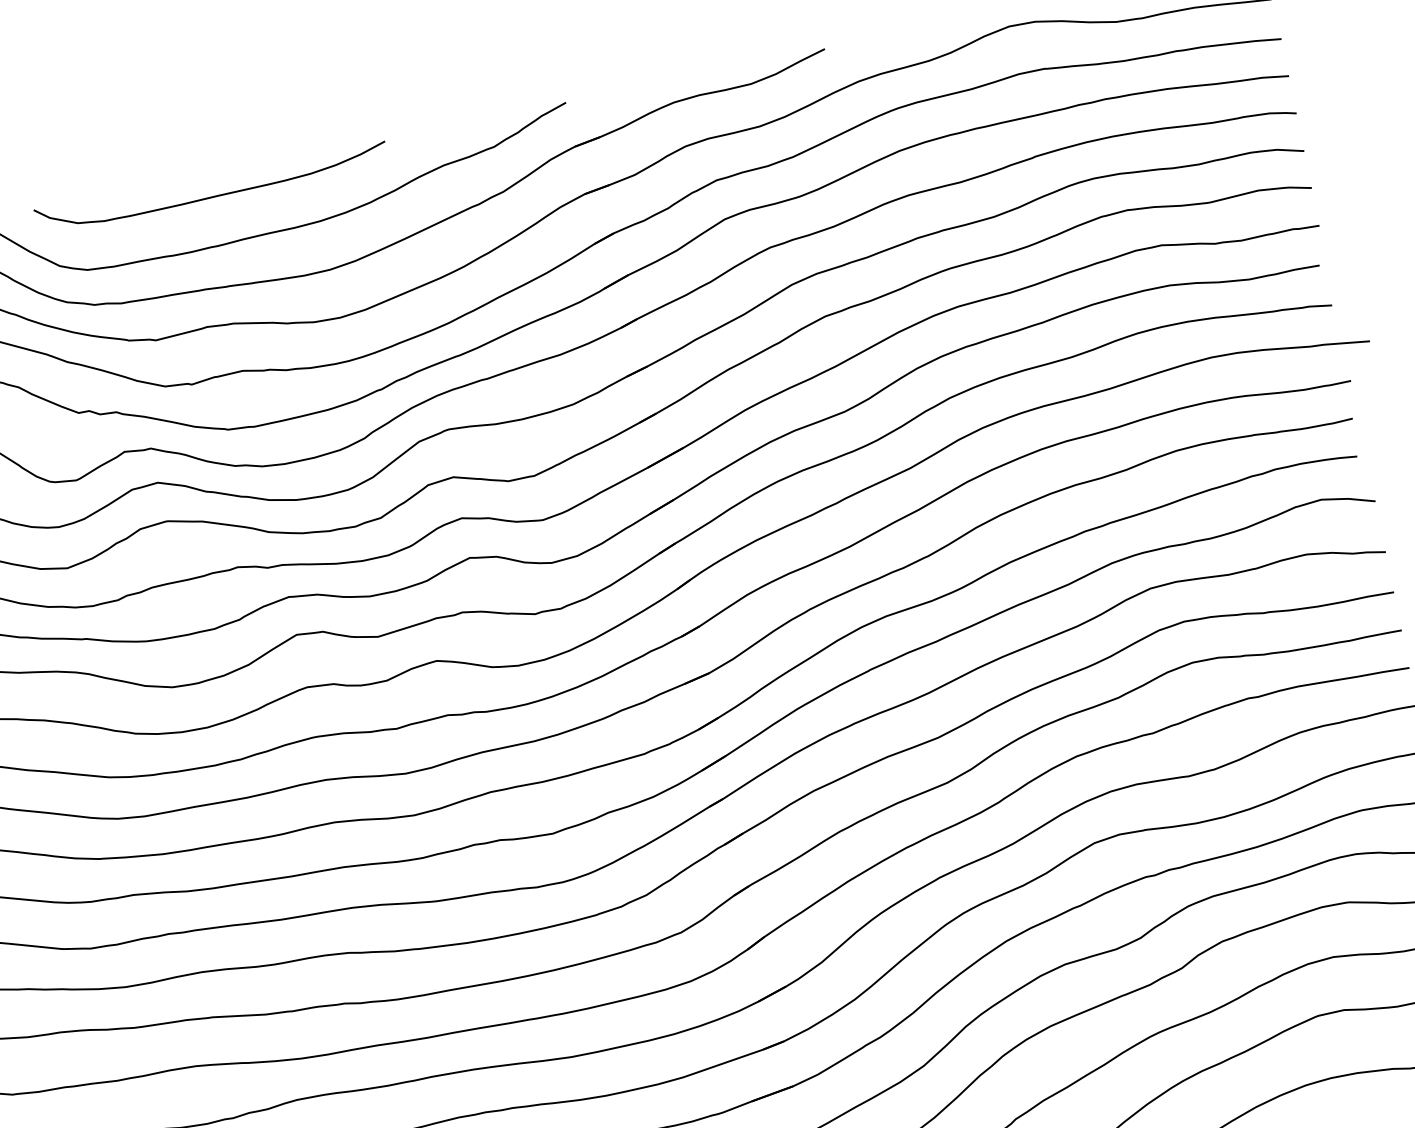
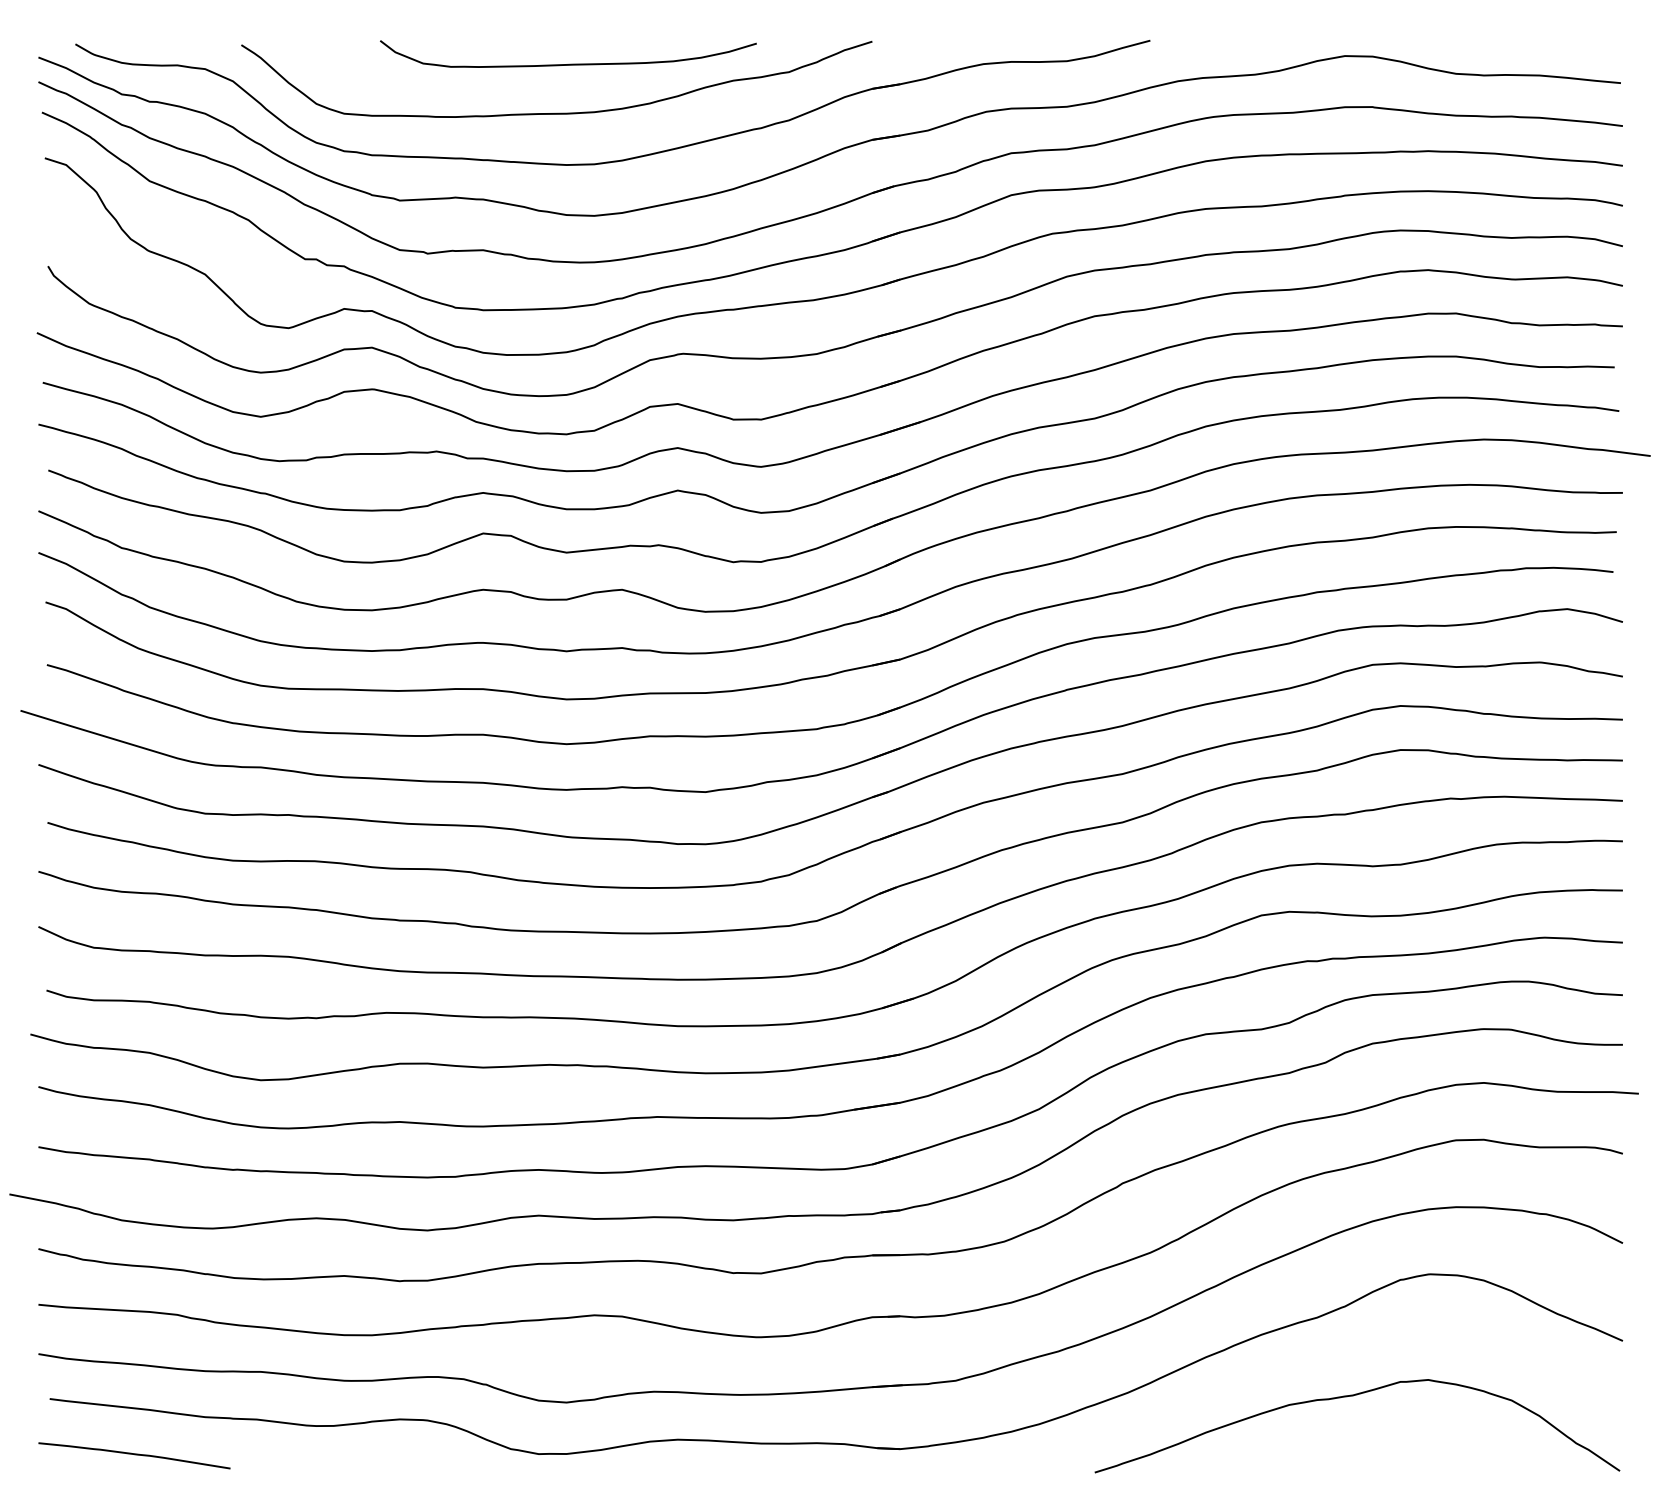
curve: (214, 195) -> (569, 63), moved

